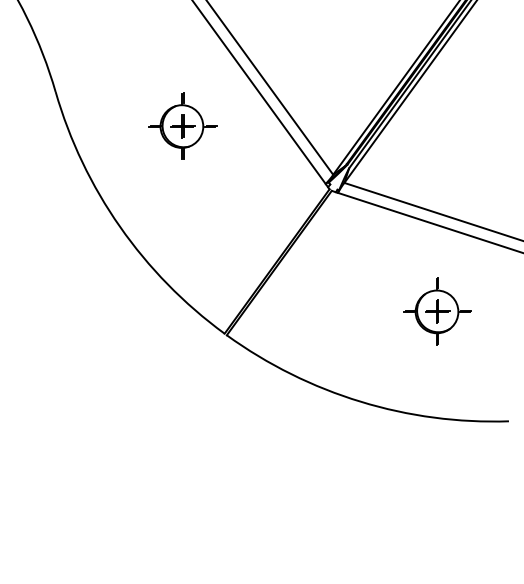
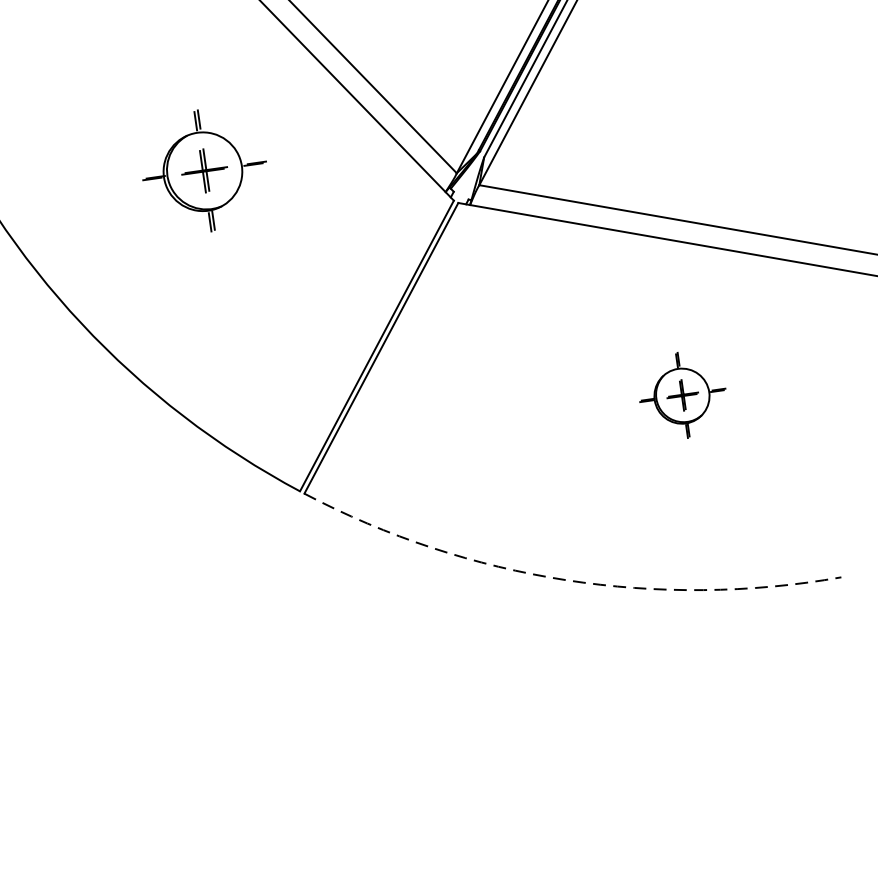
part: (182, 125) -> (203, 169), moved
part: (437, 311) -> (682, 395), size x0.7
arc: (360, 401) -> (565, 579), solid -> dashed

